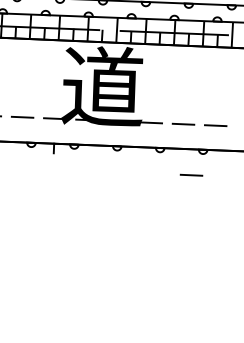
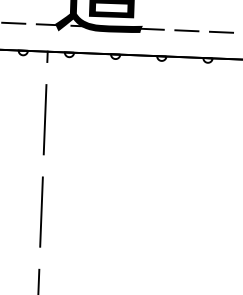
line: (191, 174) -> (195, 84), removed
line: (51, 206) -> (44, 119), added
line: (48, 292) -> (41, 211), added

